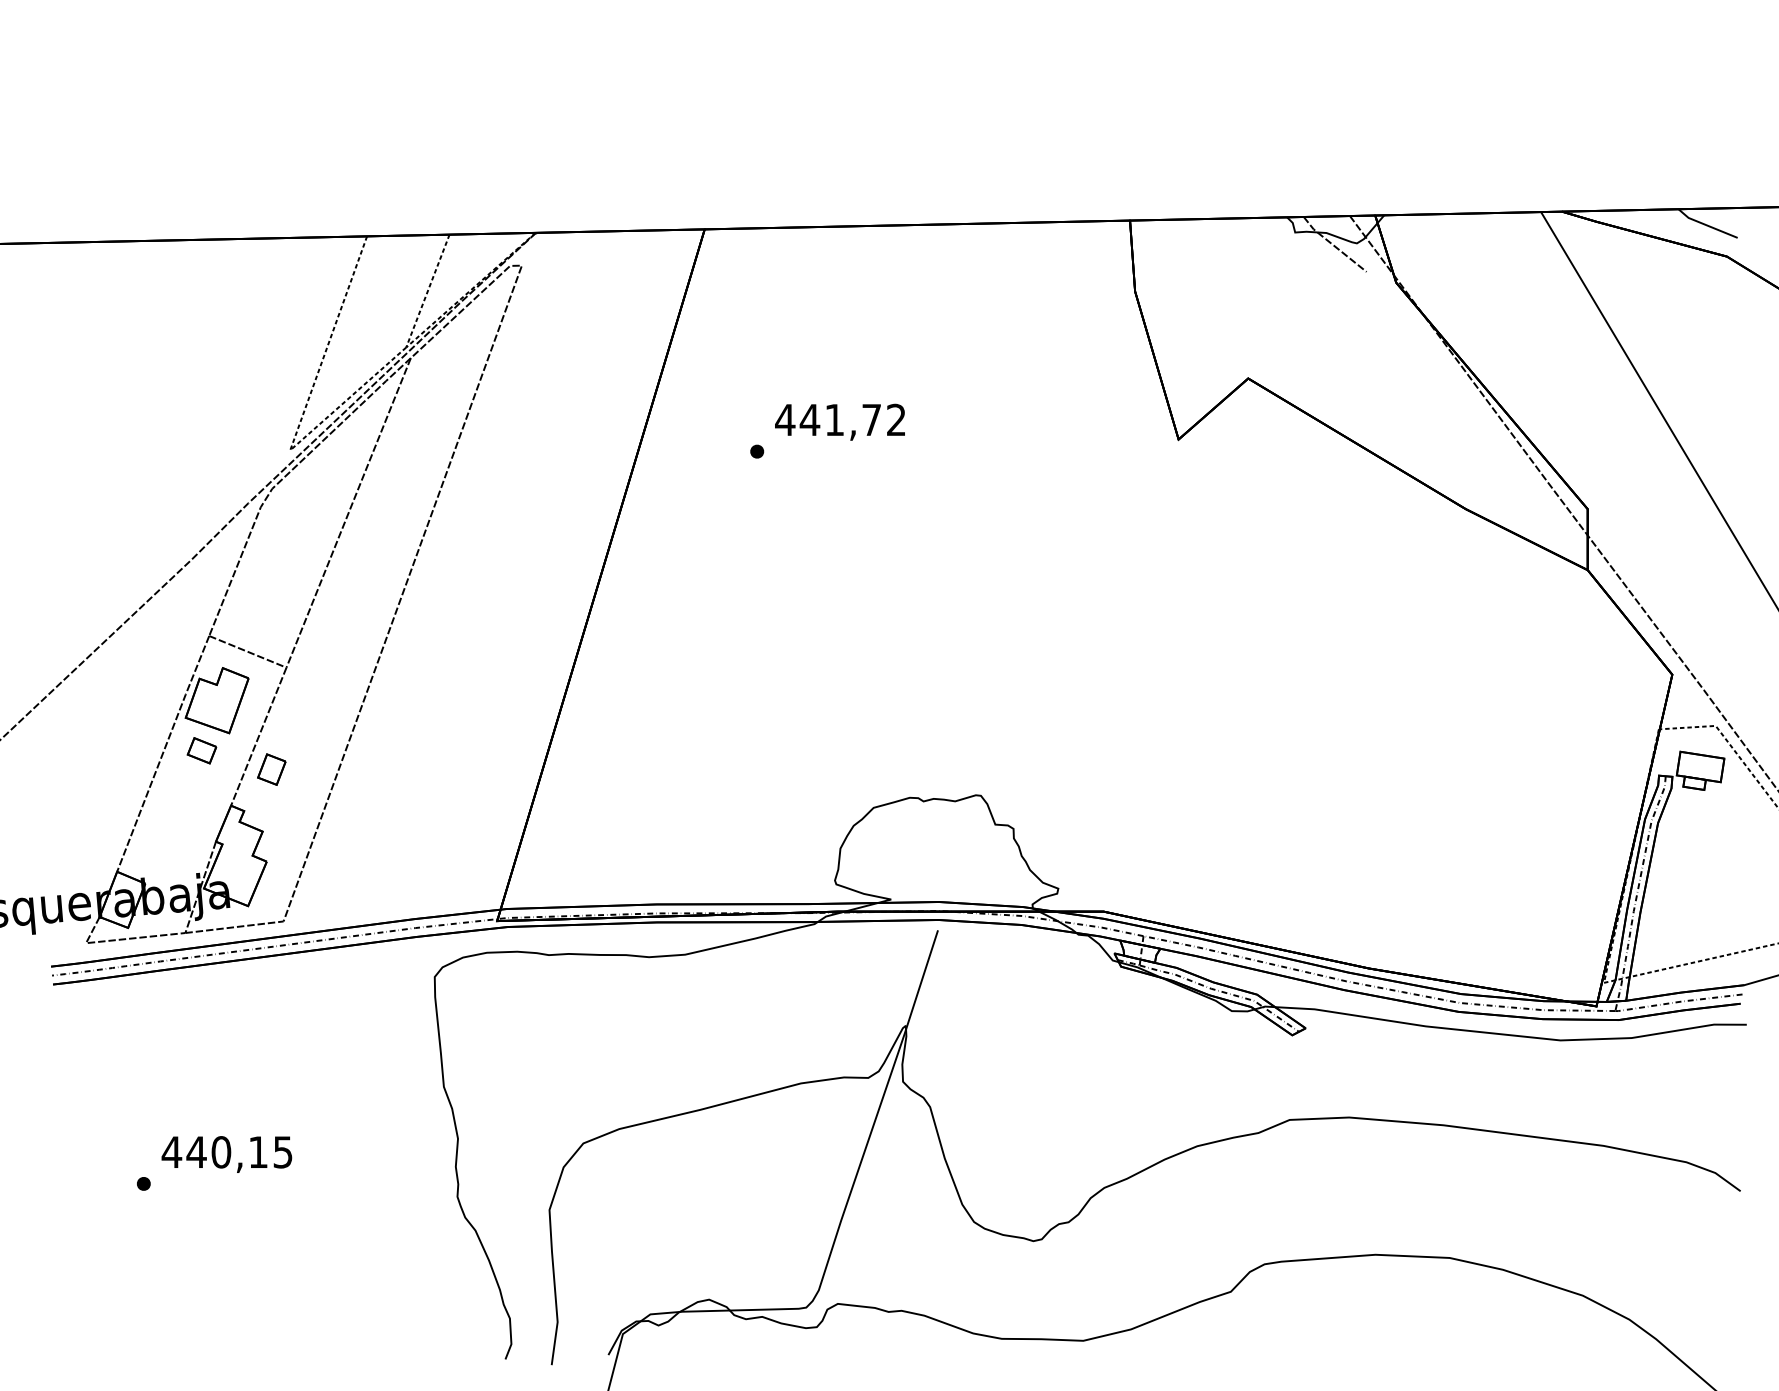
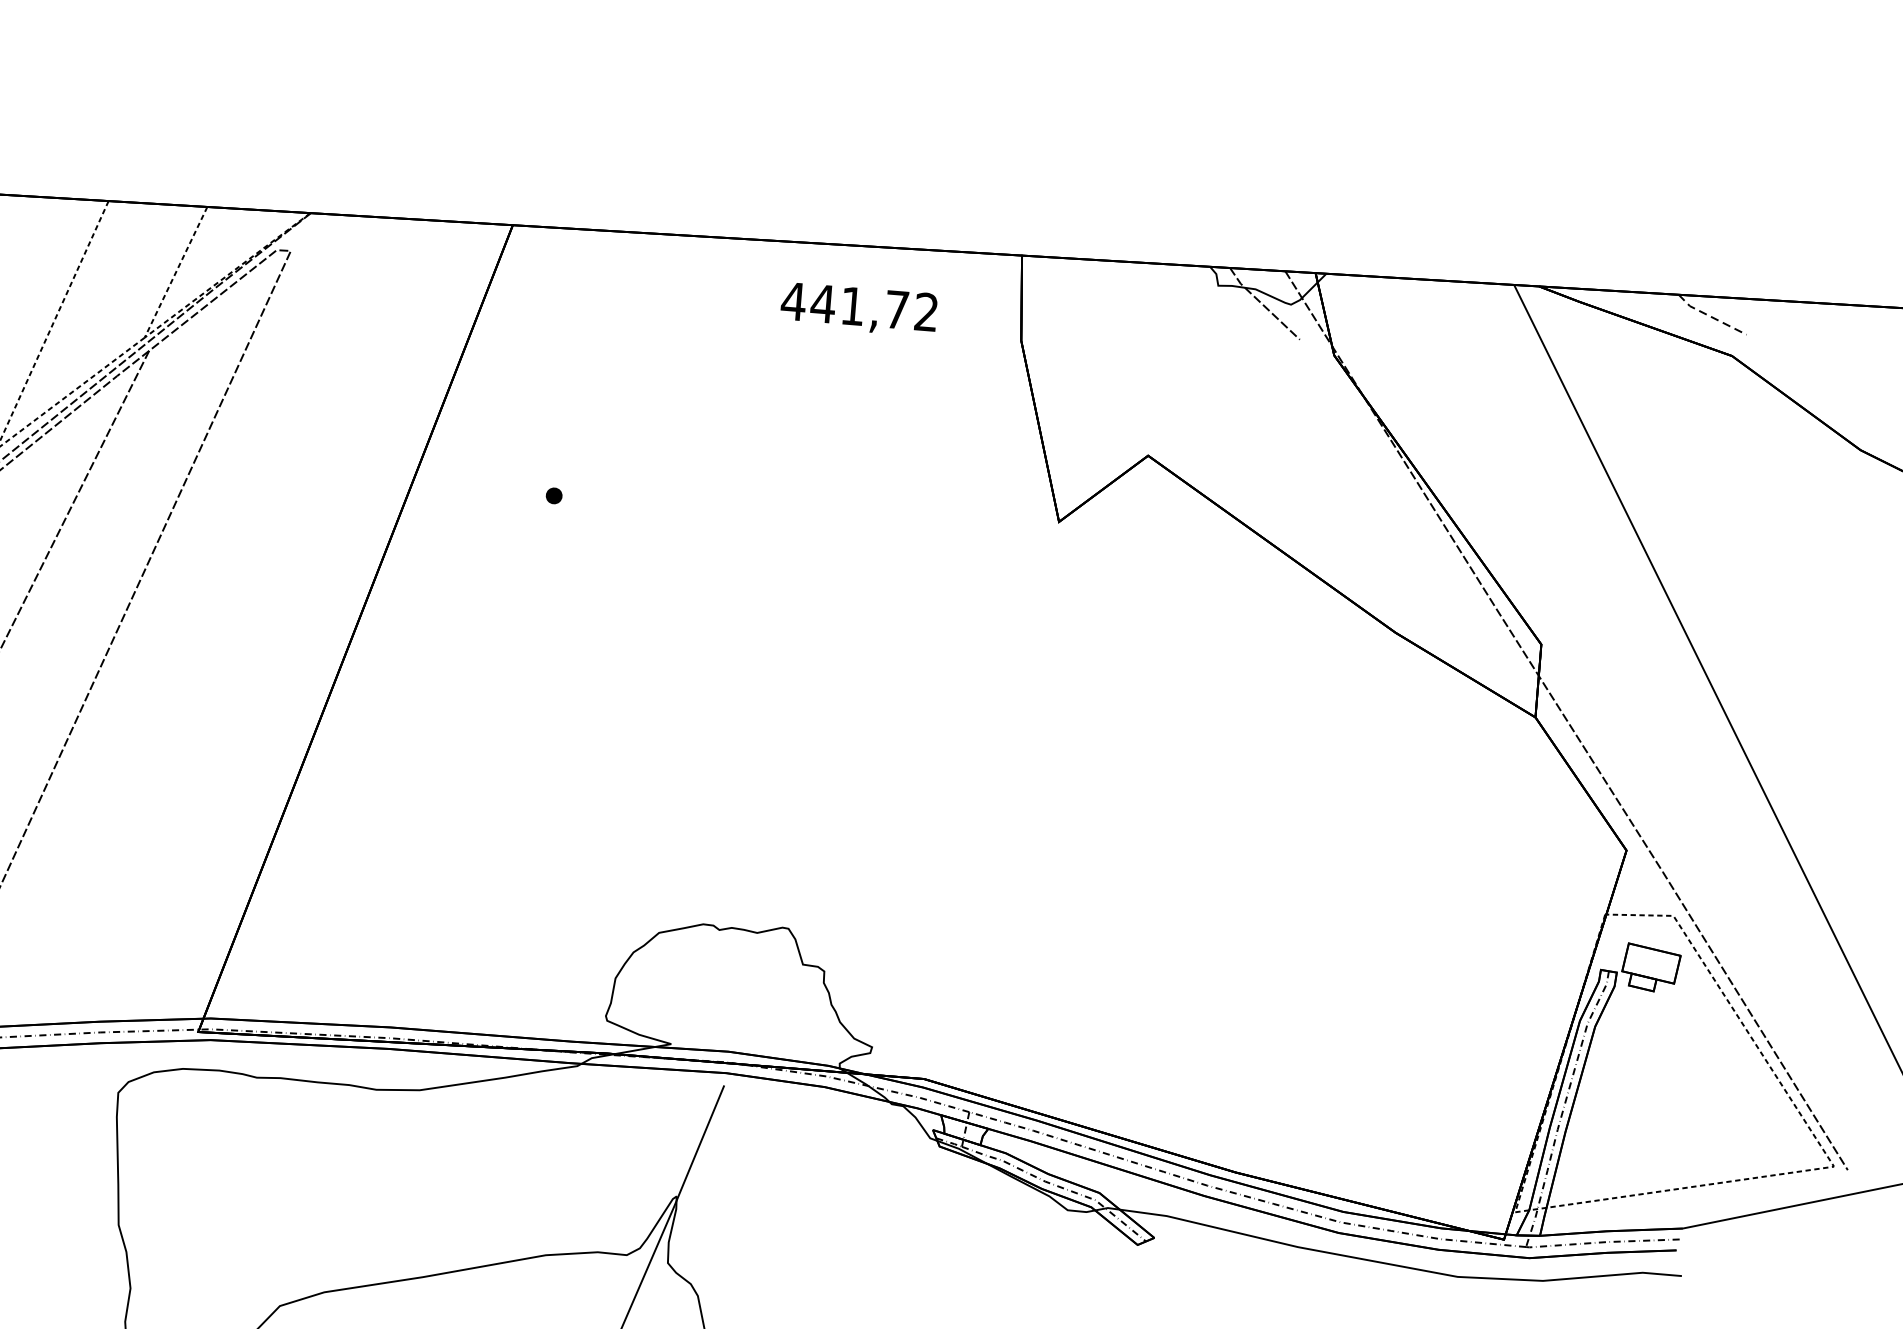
line: (1706, 225) -> (1710, 316), solid -> dashed
text: (839, 421) -> (858, 308), moved

